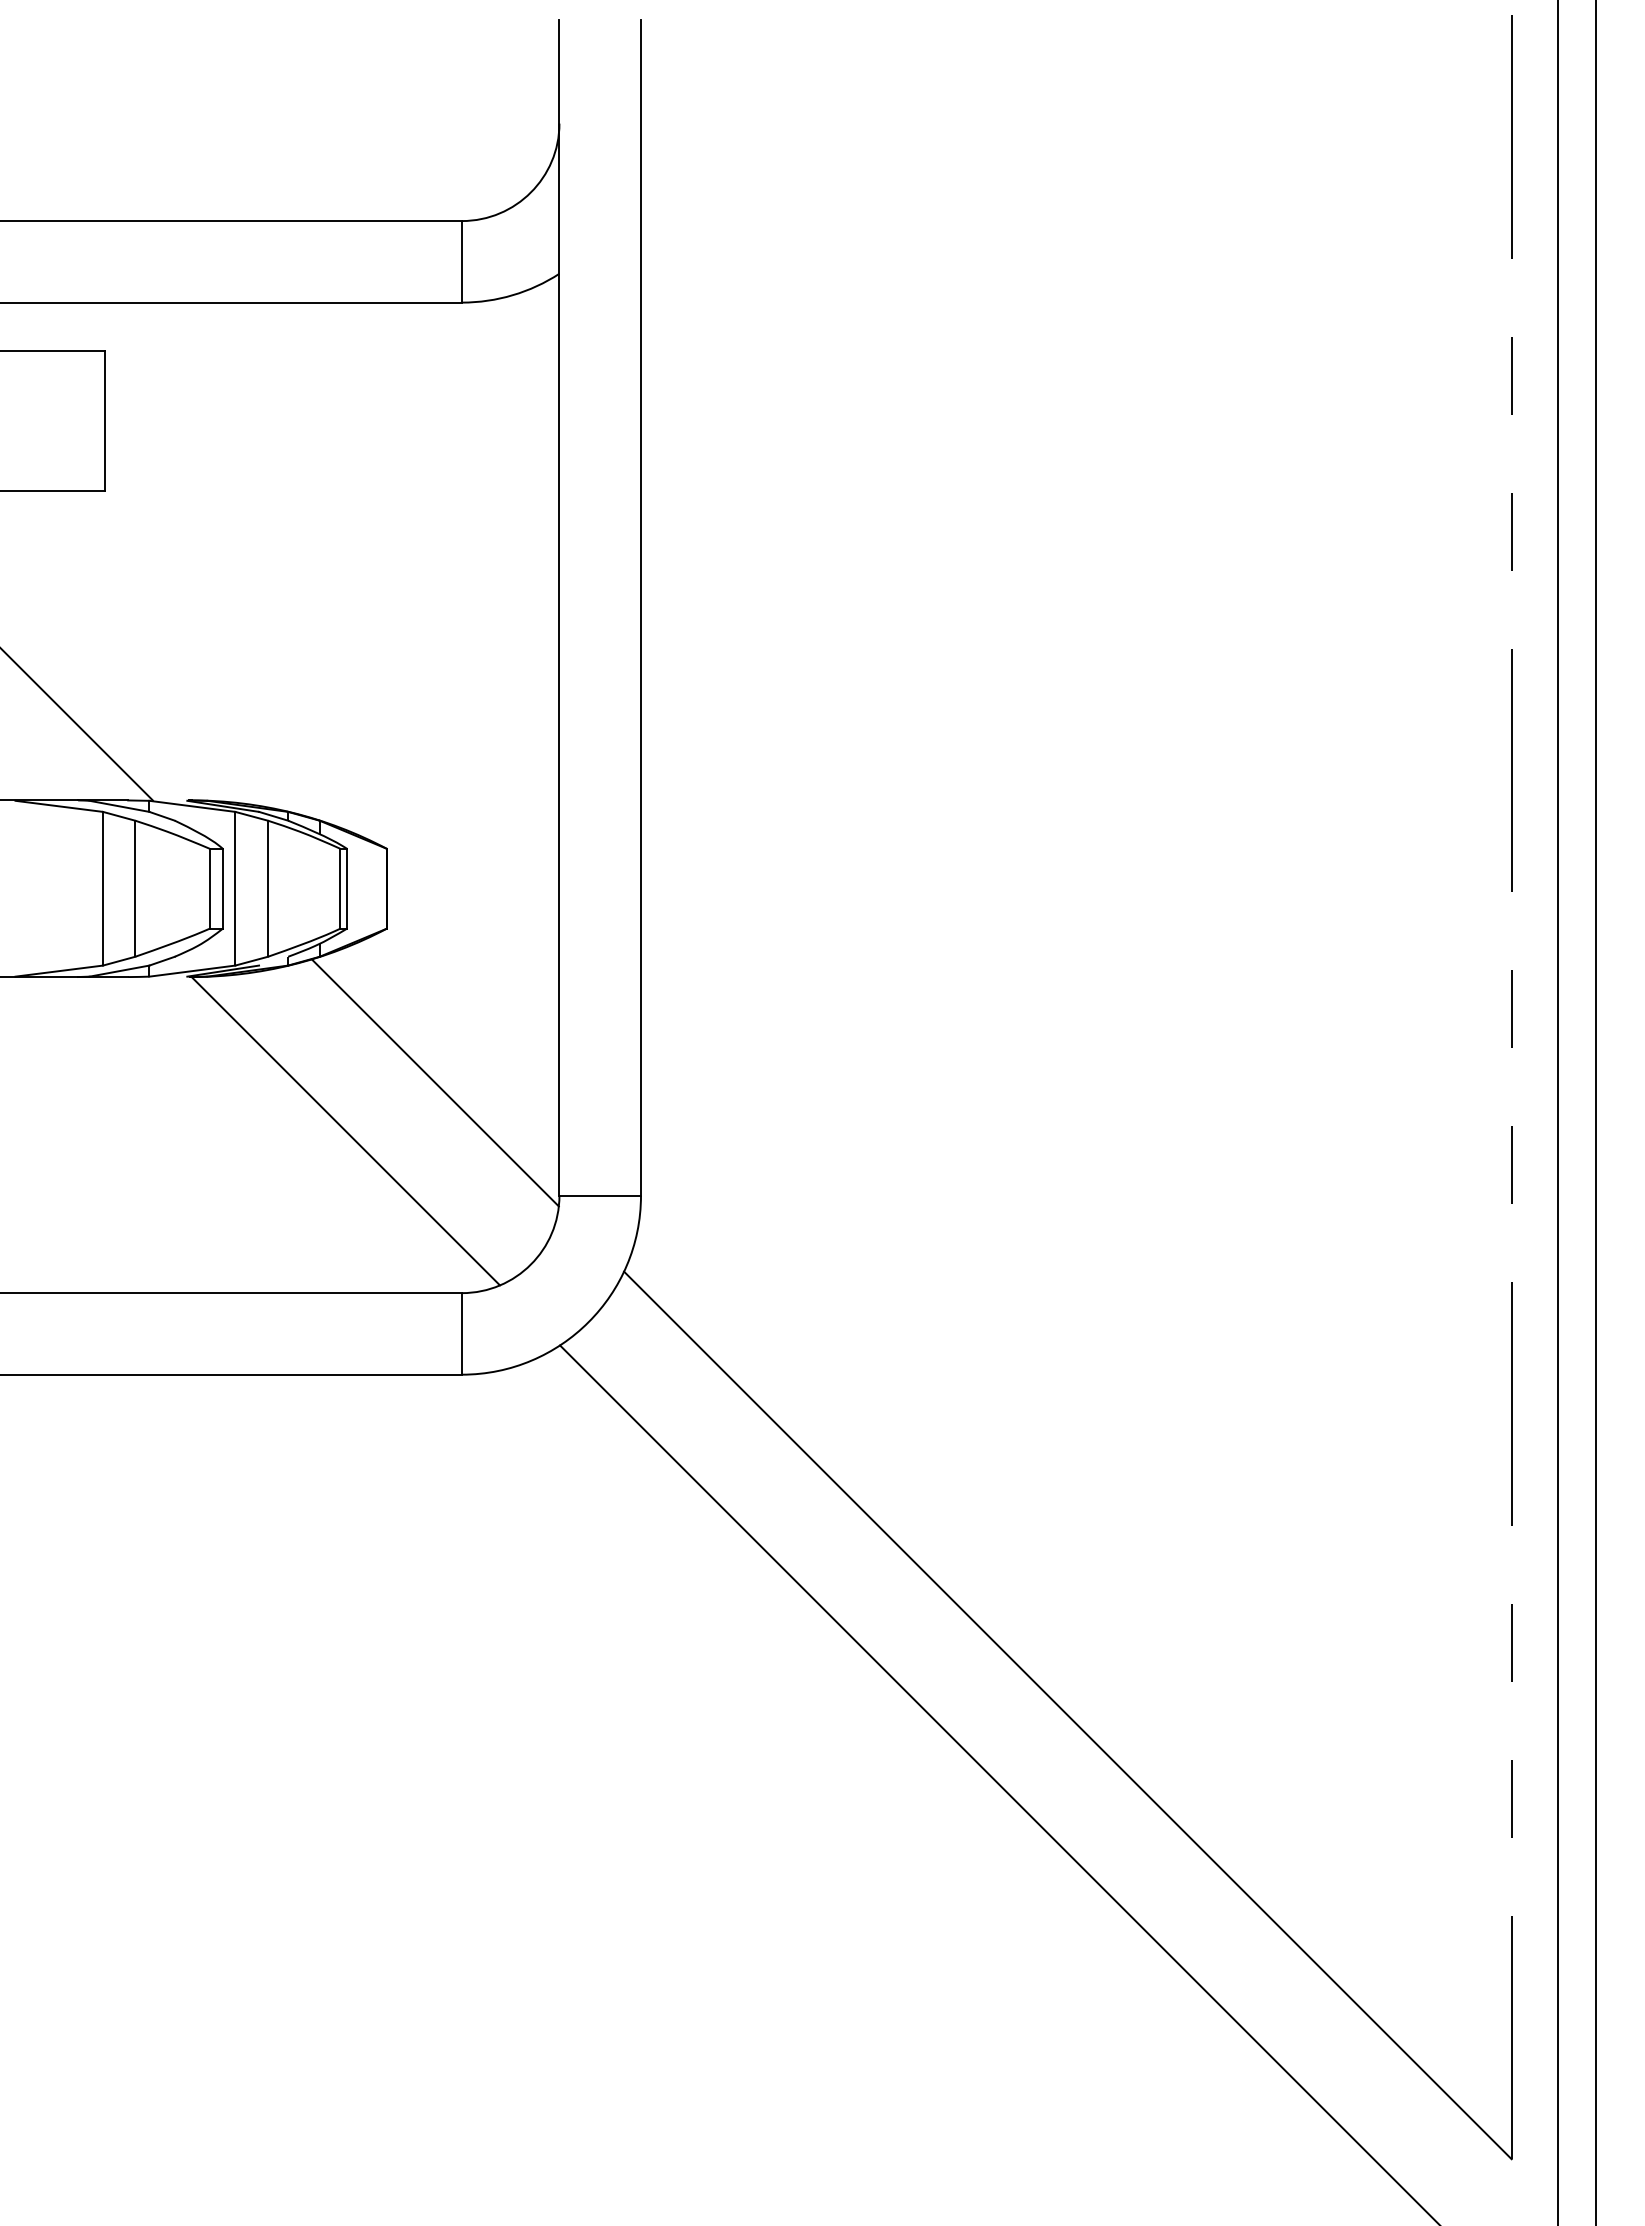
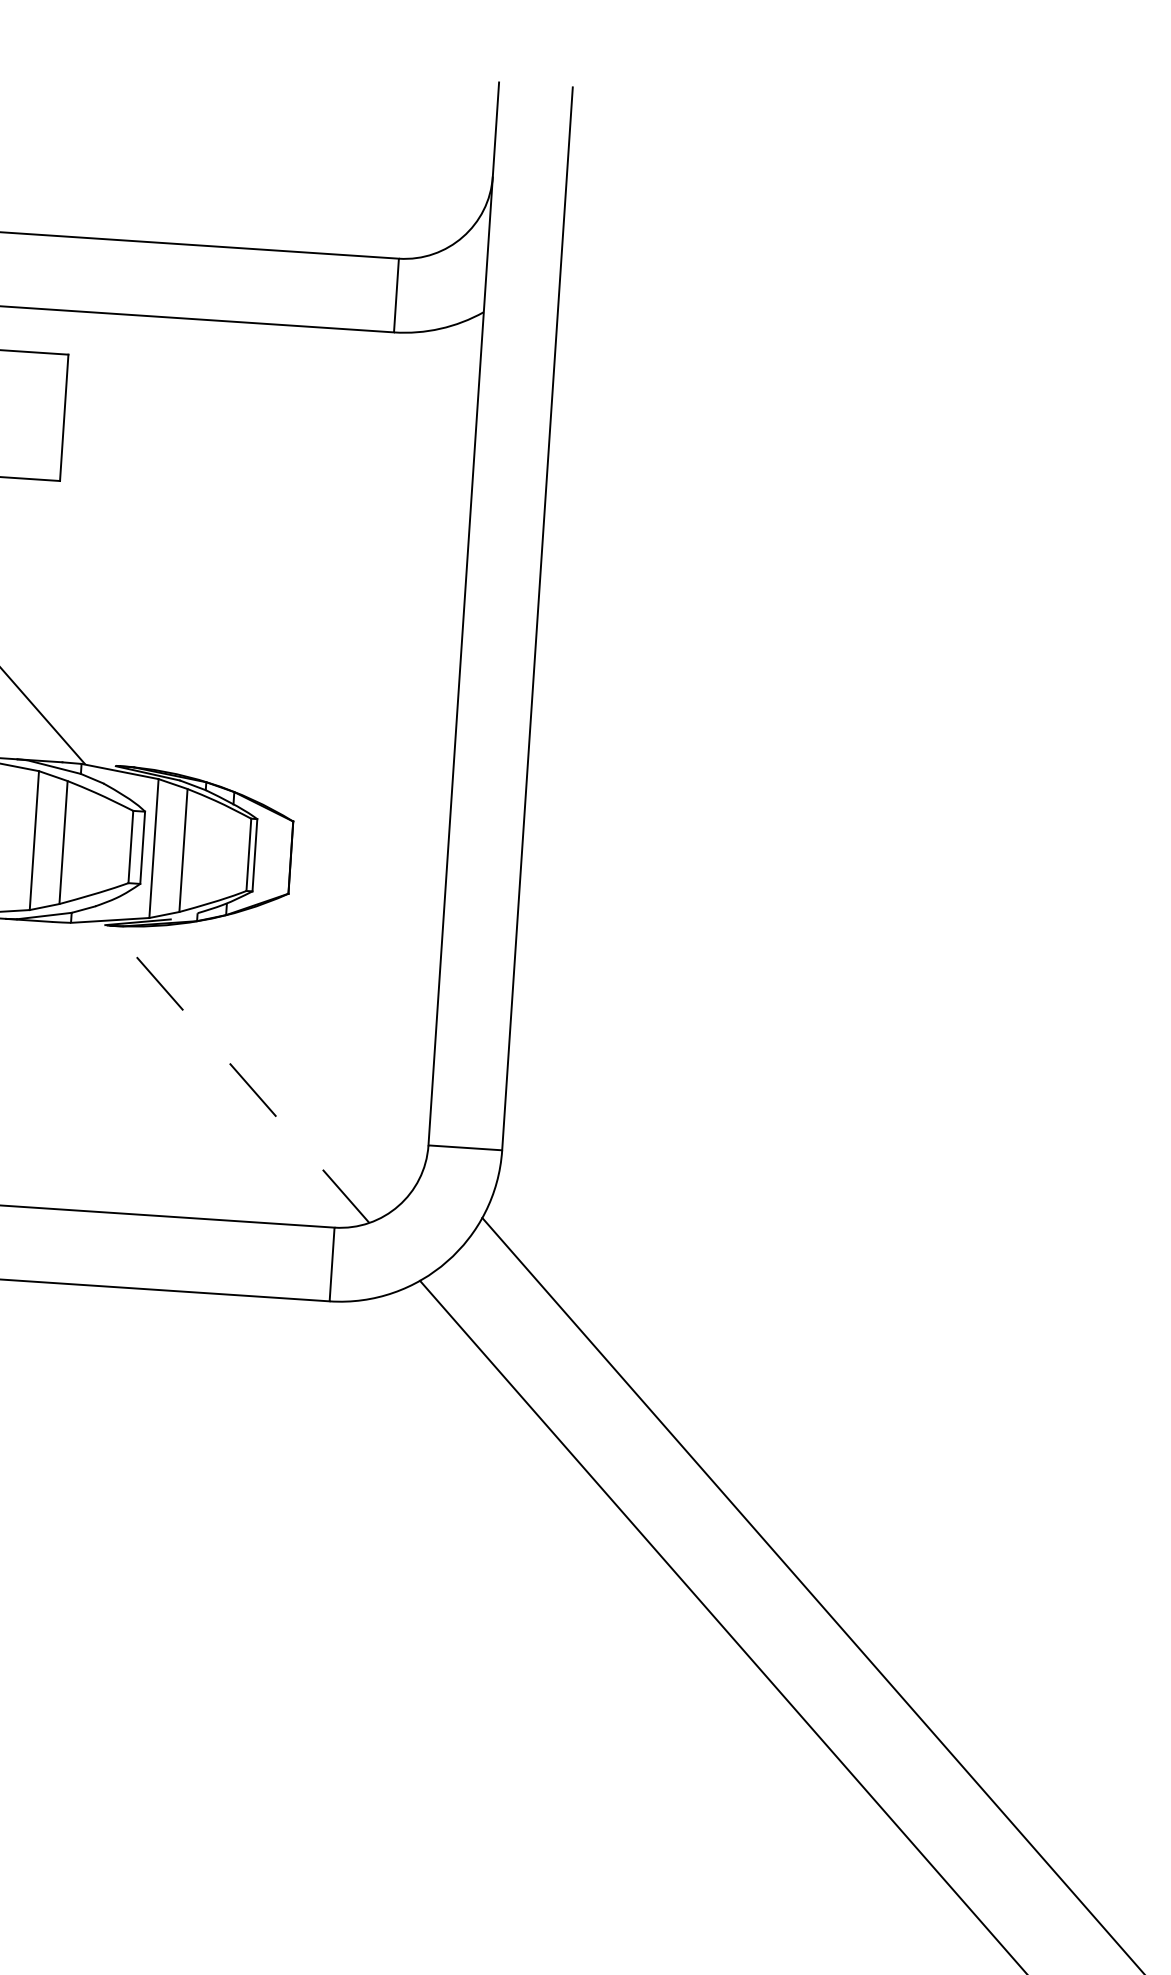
line: (434, 1082) -> (322, 1035), removed
line: (345, 1130) -> (239, 1073), solid -> dashed

